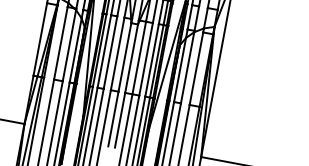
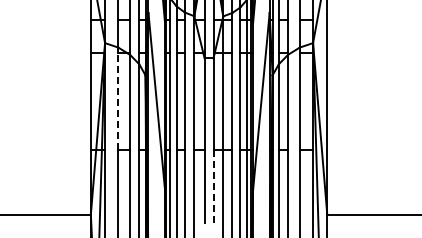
line: (60, 43) -> (118, 101), solid -> dashed
line: (120, 120) -> (213, 186), solid -> dashed

